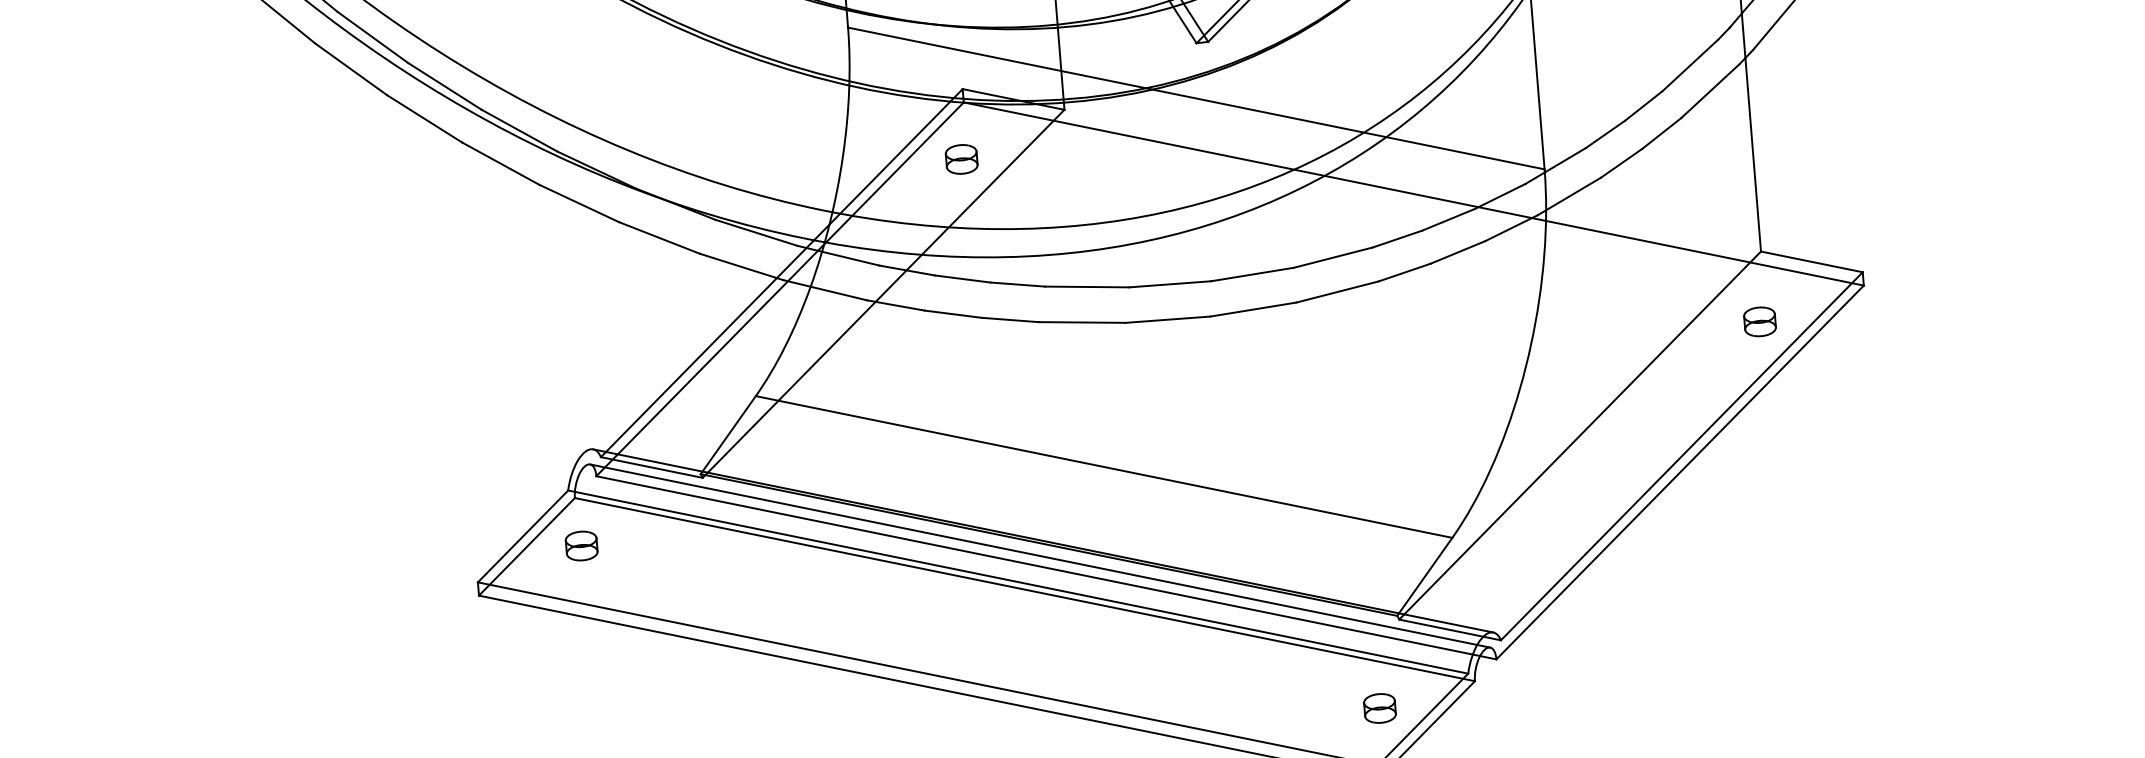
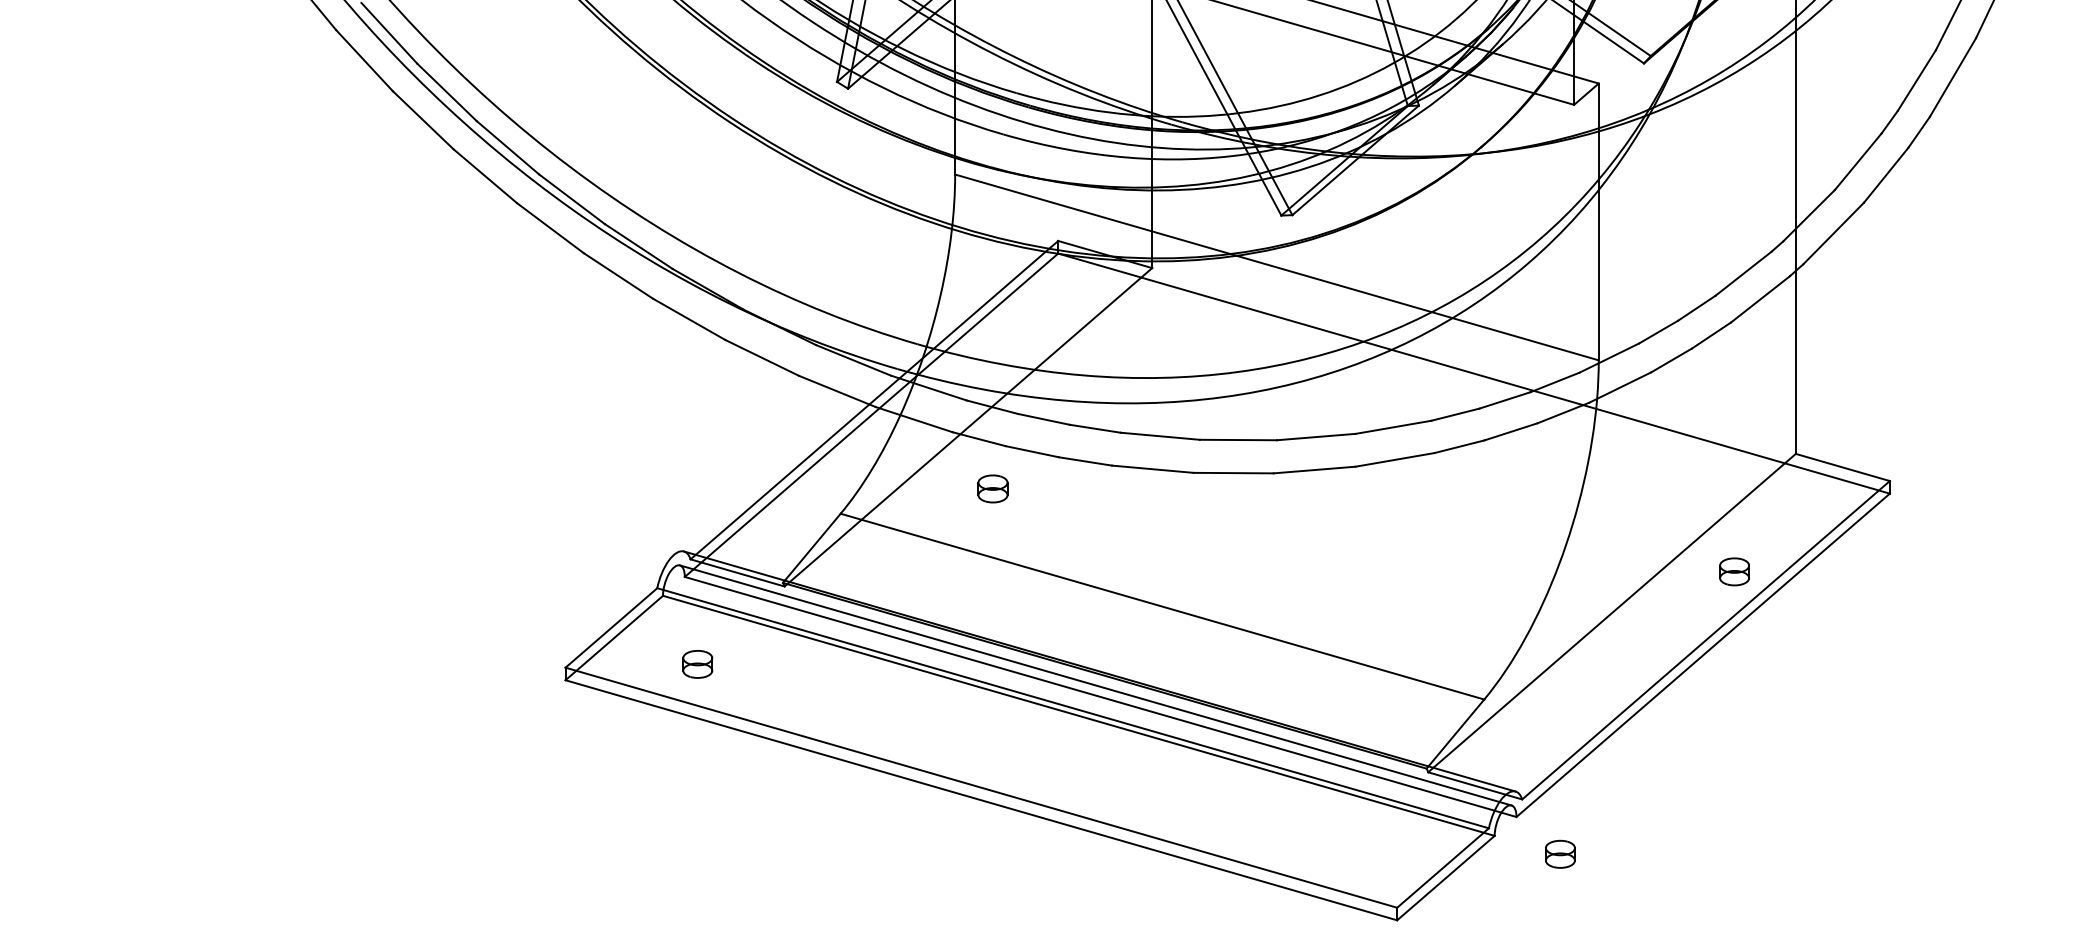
part: (961, 158) -> (992, 488), moved
part: (1759, 321) -> (1734, 571), moved
part: (581, 546) -> (697, 664), moved
part: (1380, 707) -> (1560, 853), moved

